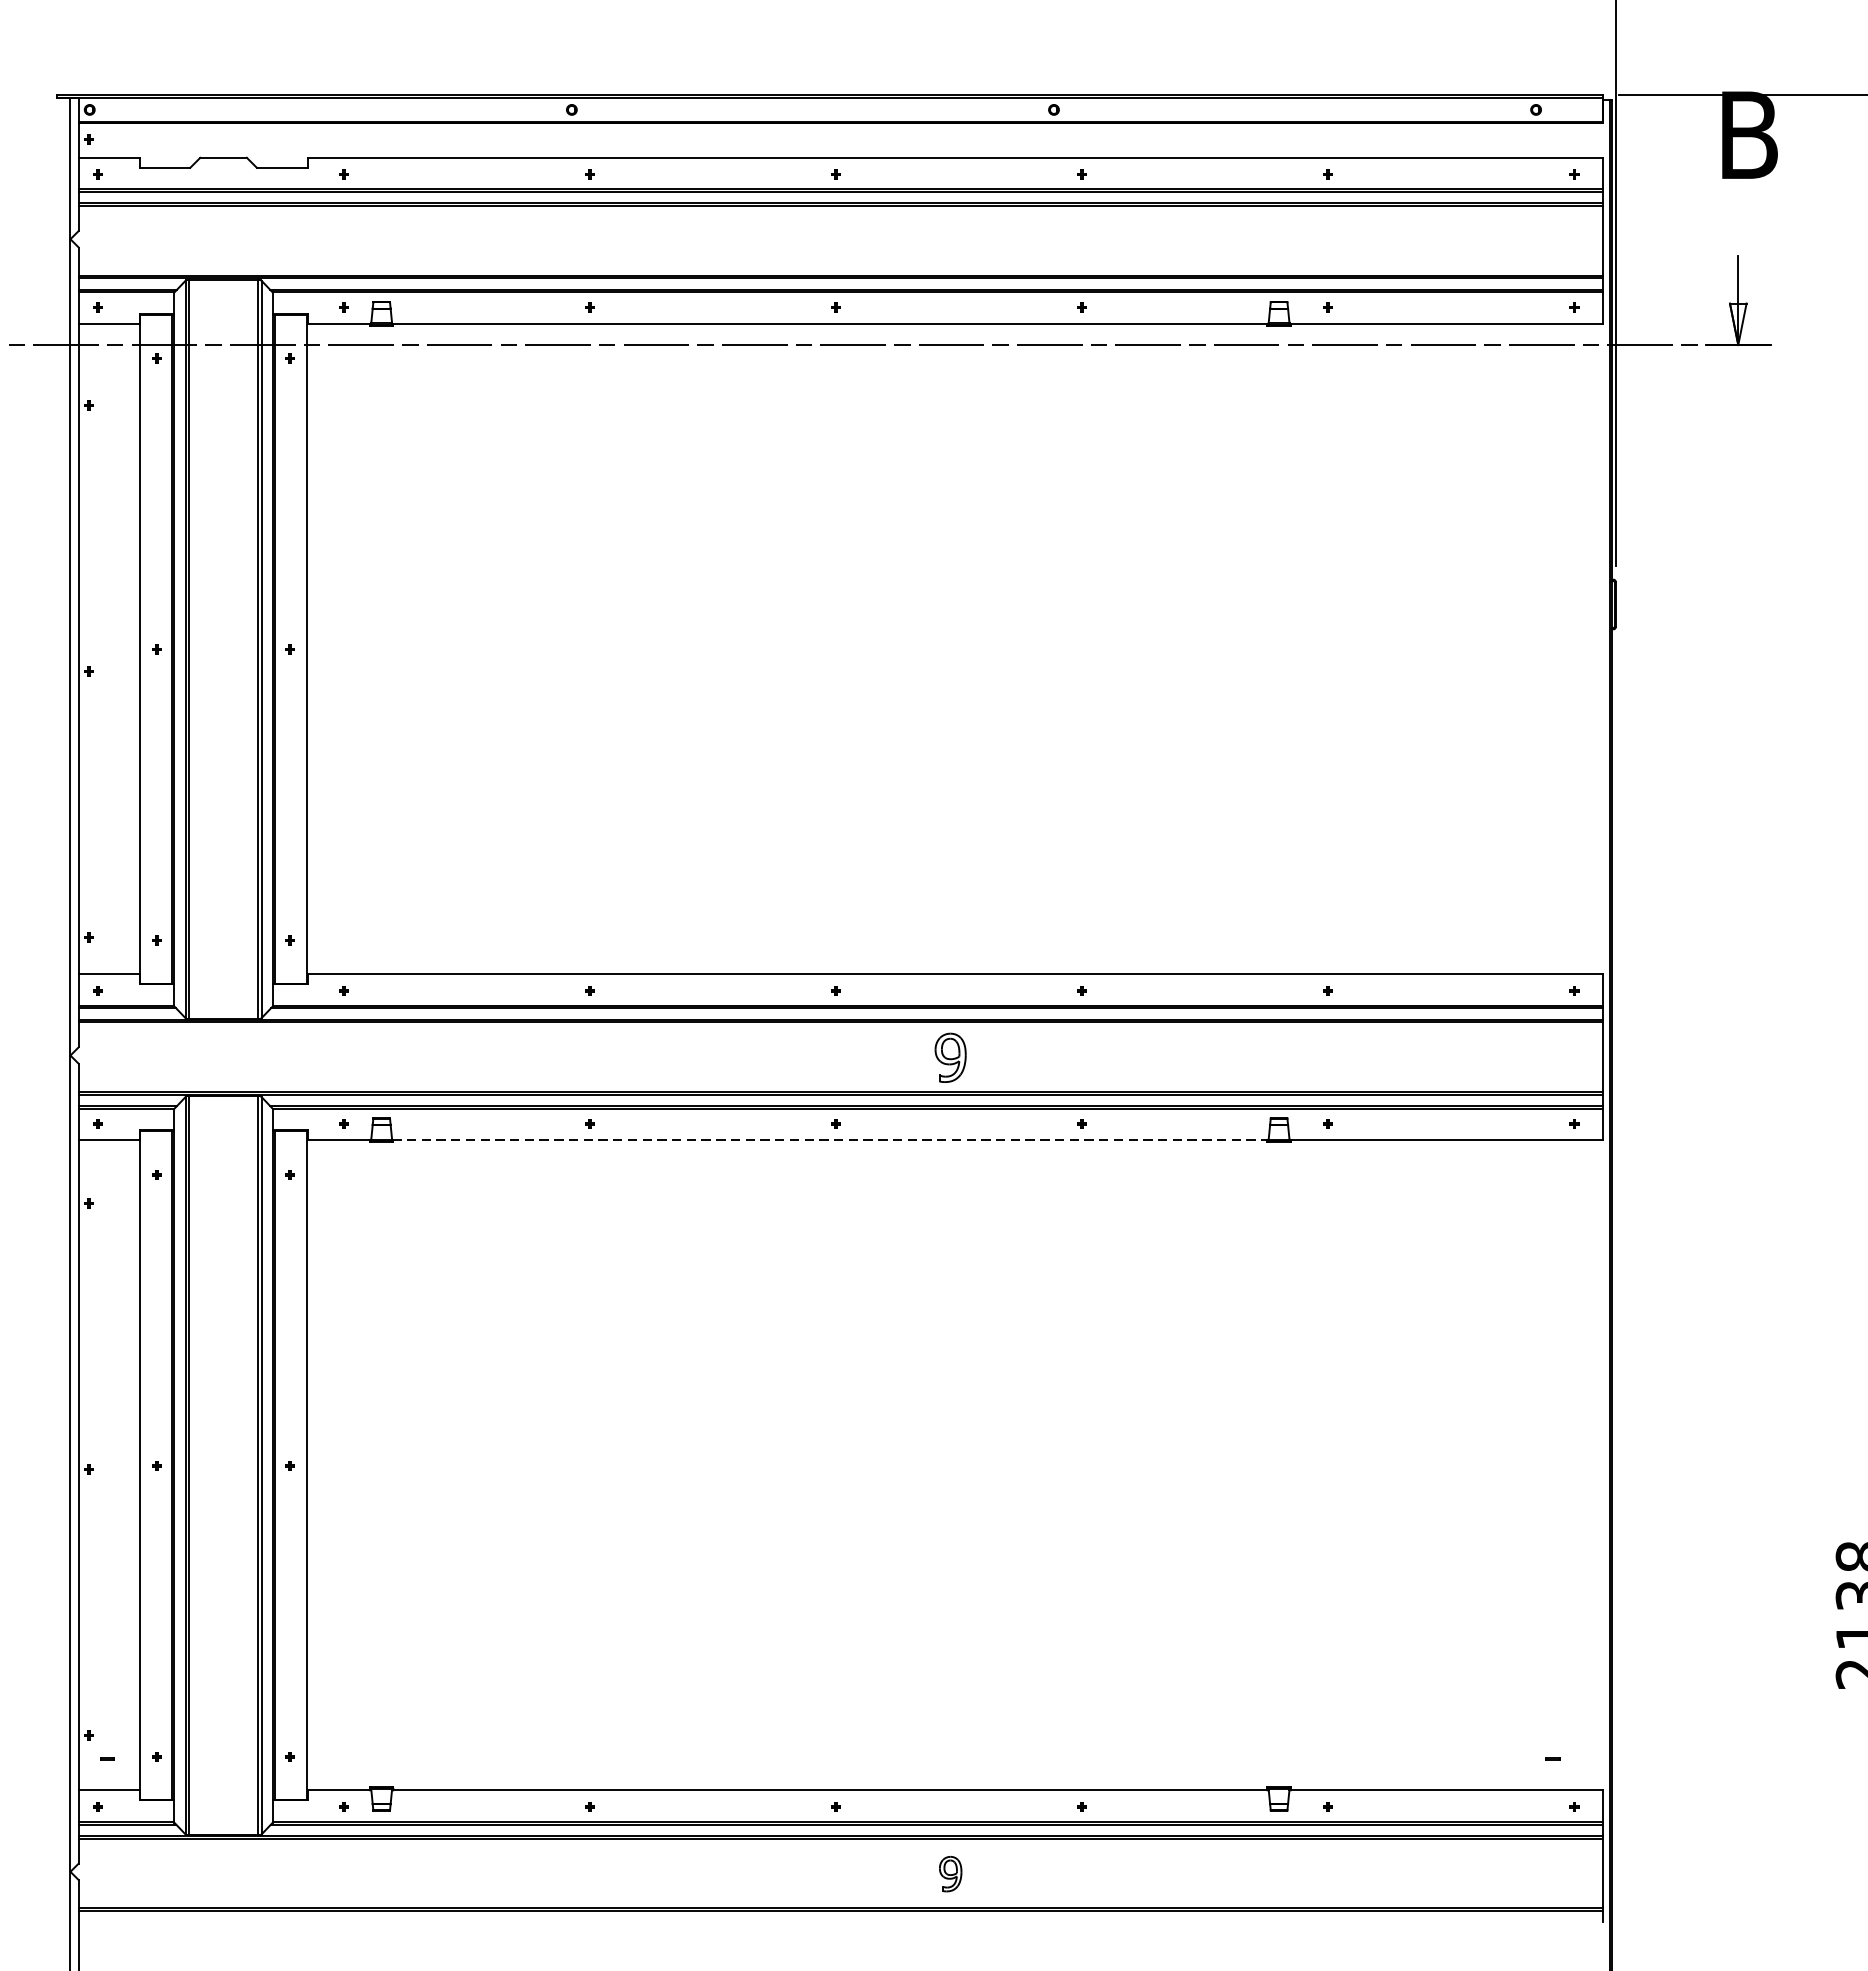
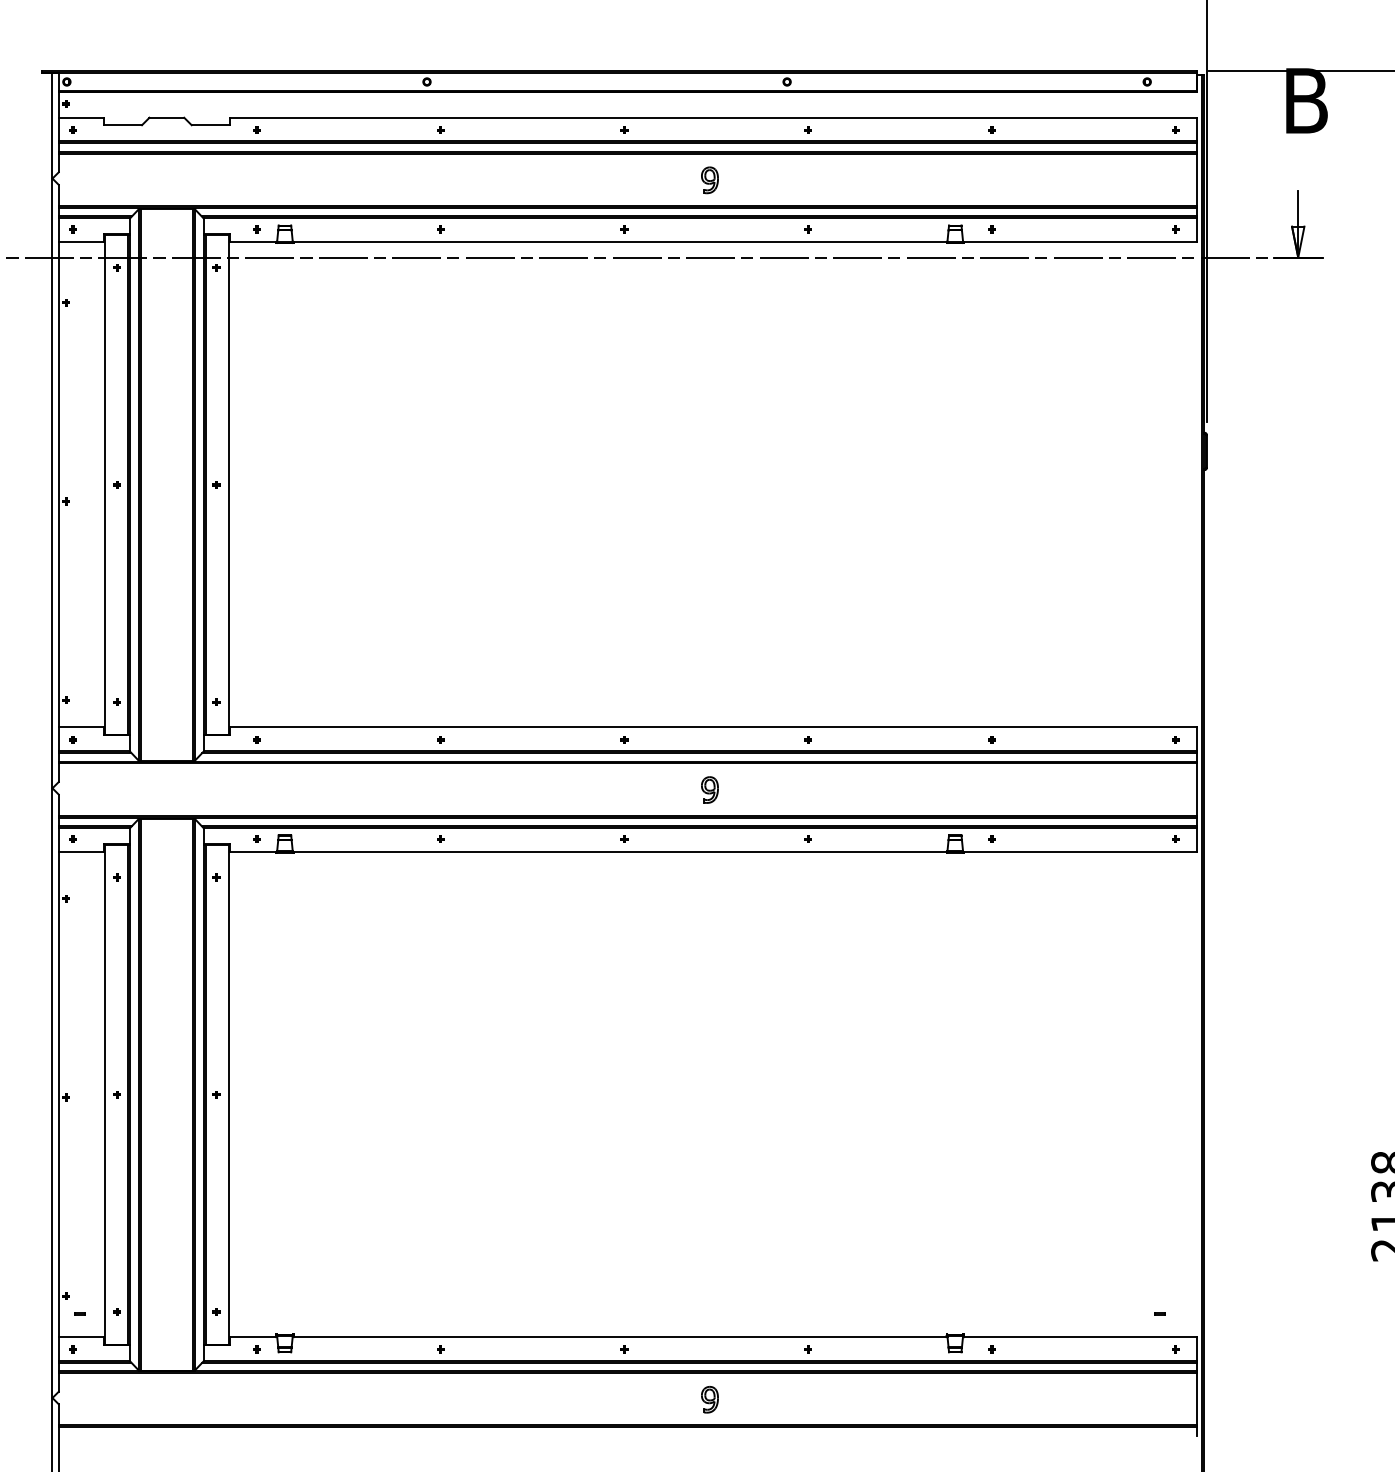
part: (950, 241) -> (709, 180), added
part: (950, 1057) -> (709, 789), size x0.71
line: (830, 1140) -> (620, 851), dashed -> solid

